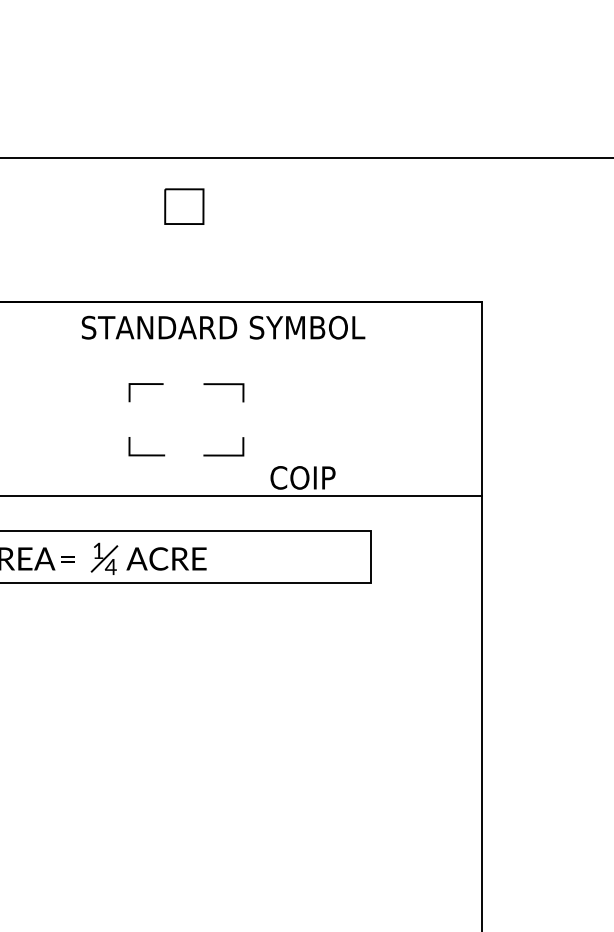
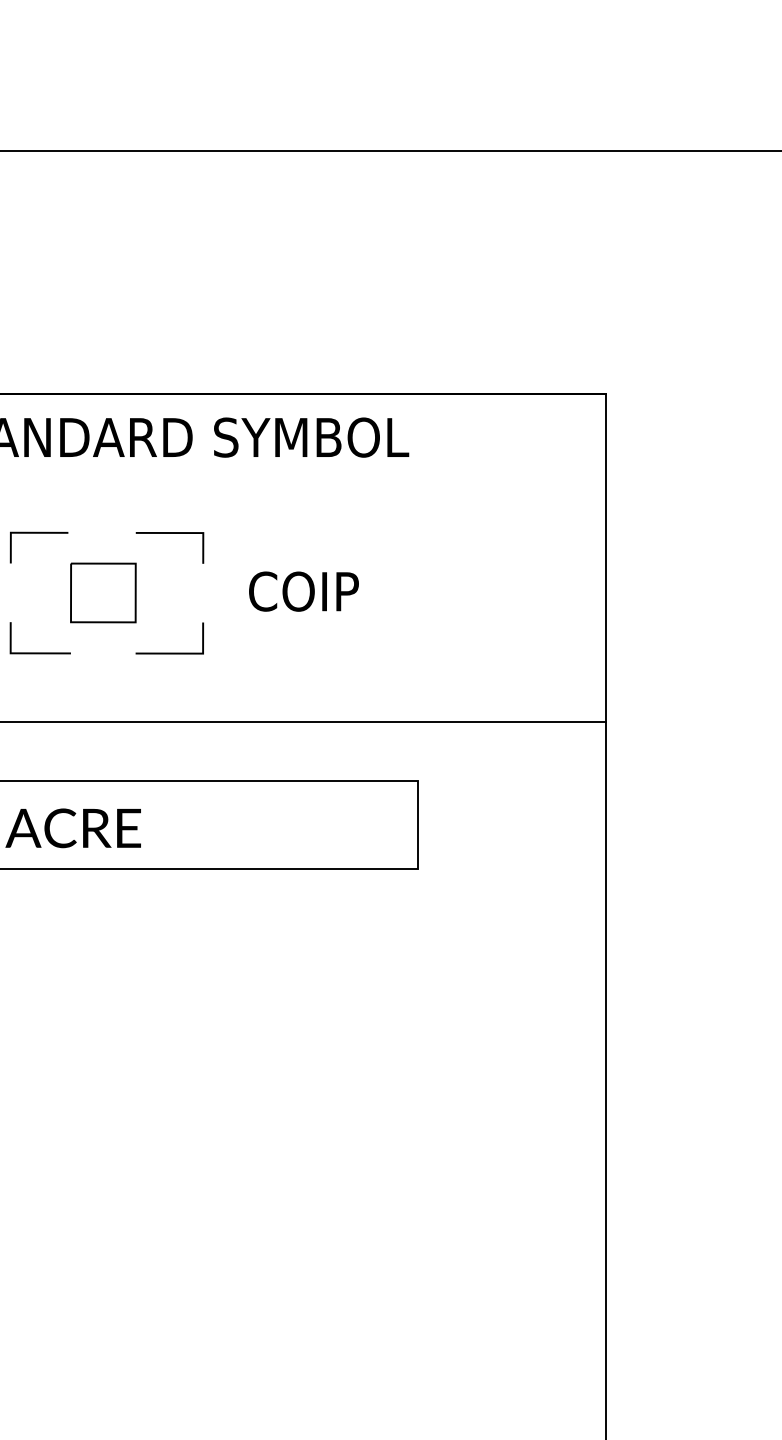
part: (184, 206) -> (103, 592), moved
text: (302, 477) -> (303, 590), moved

